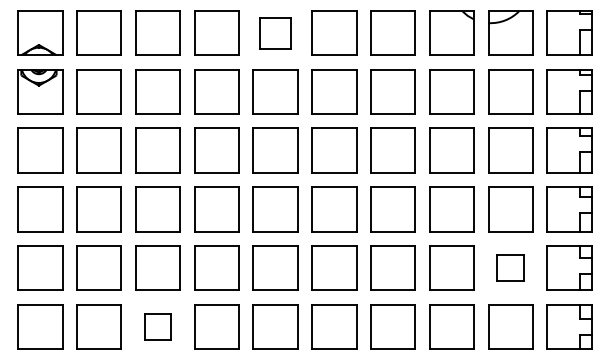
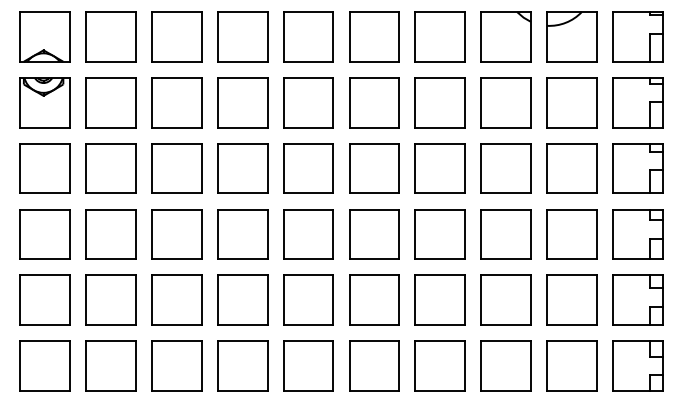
part: (275, 32) -> (308, 36), size x1.43
part: (510, 267) -> (571, 299), size x1.67
part: (157, 326) -> (176, 365), size x1.67

